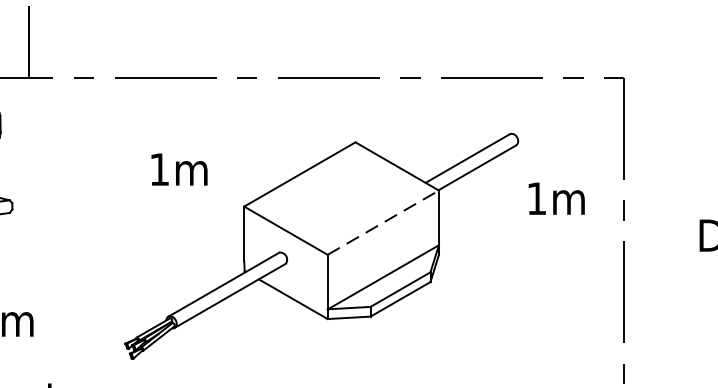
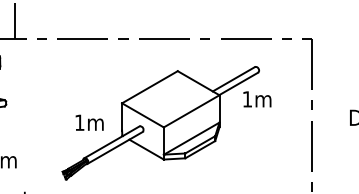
text: (179, 169) -> (89, 122), moved
text: (556, 198) -> (257, 99), moved
line: (384, 222) -> (192, 111), dashed -> solid

